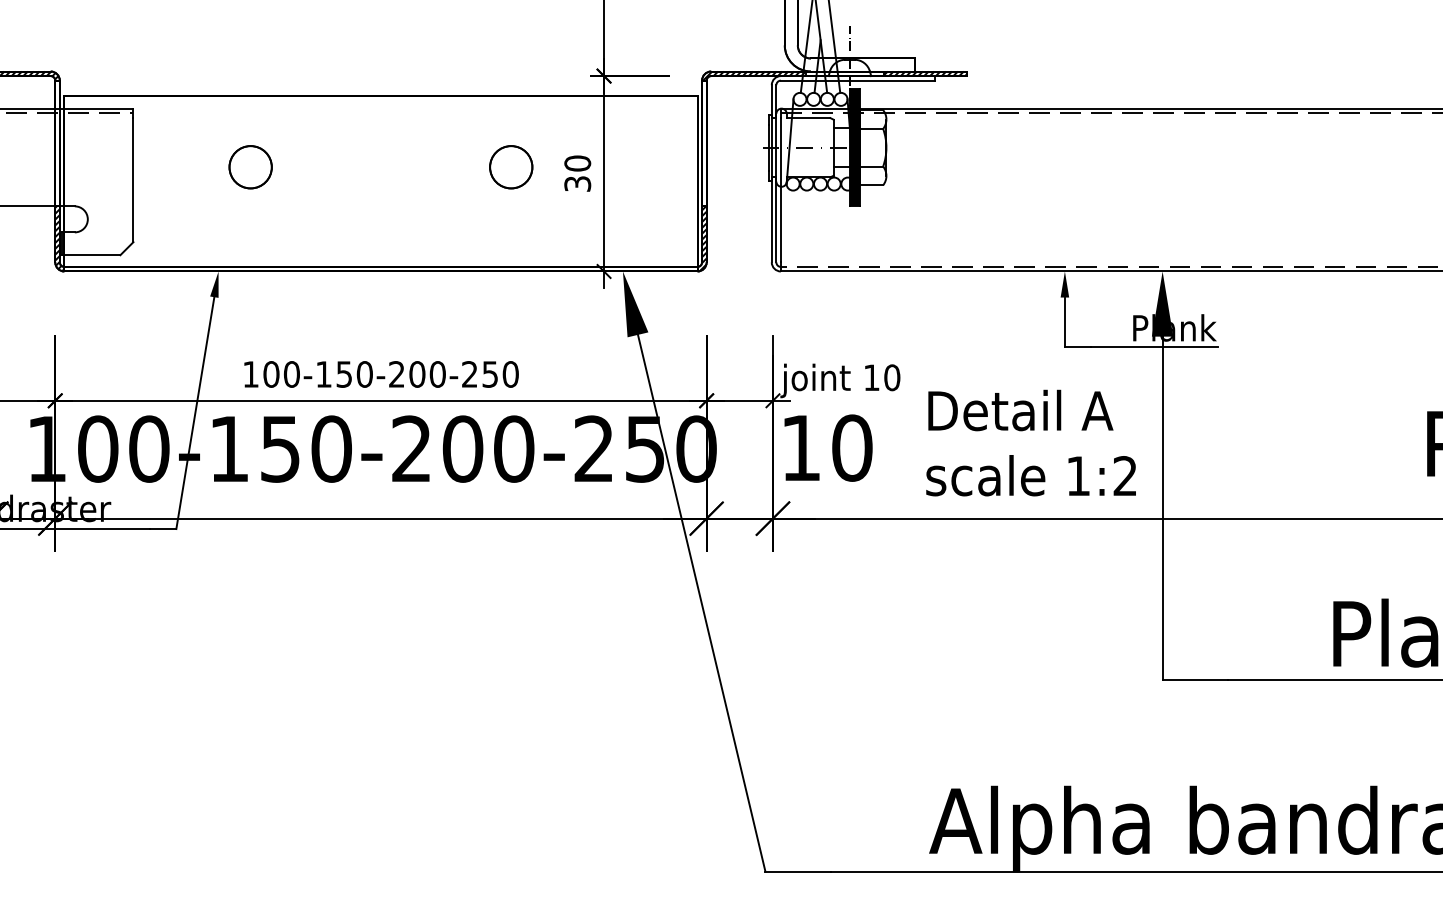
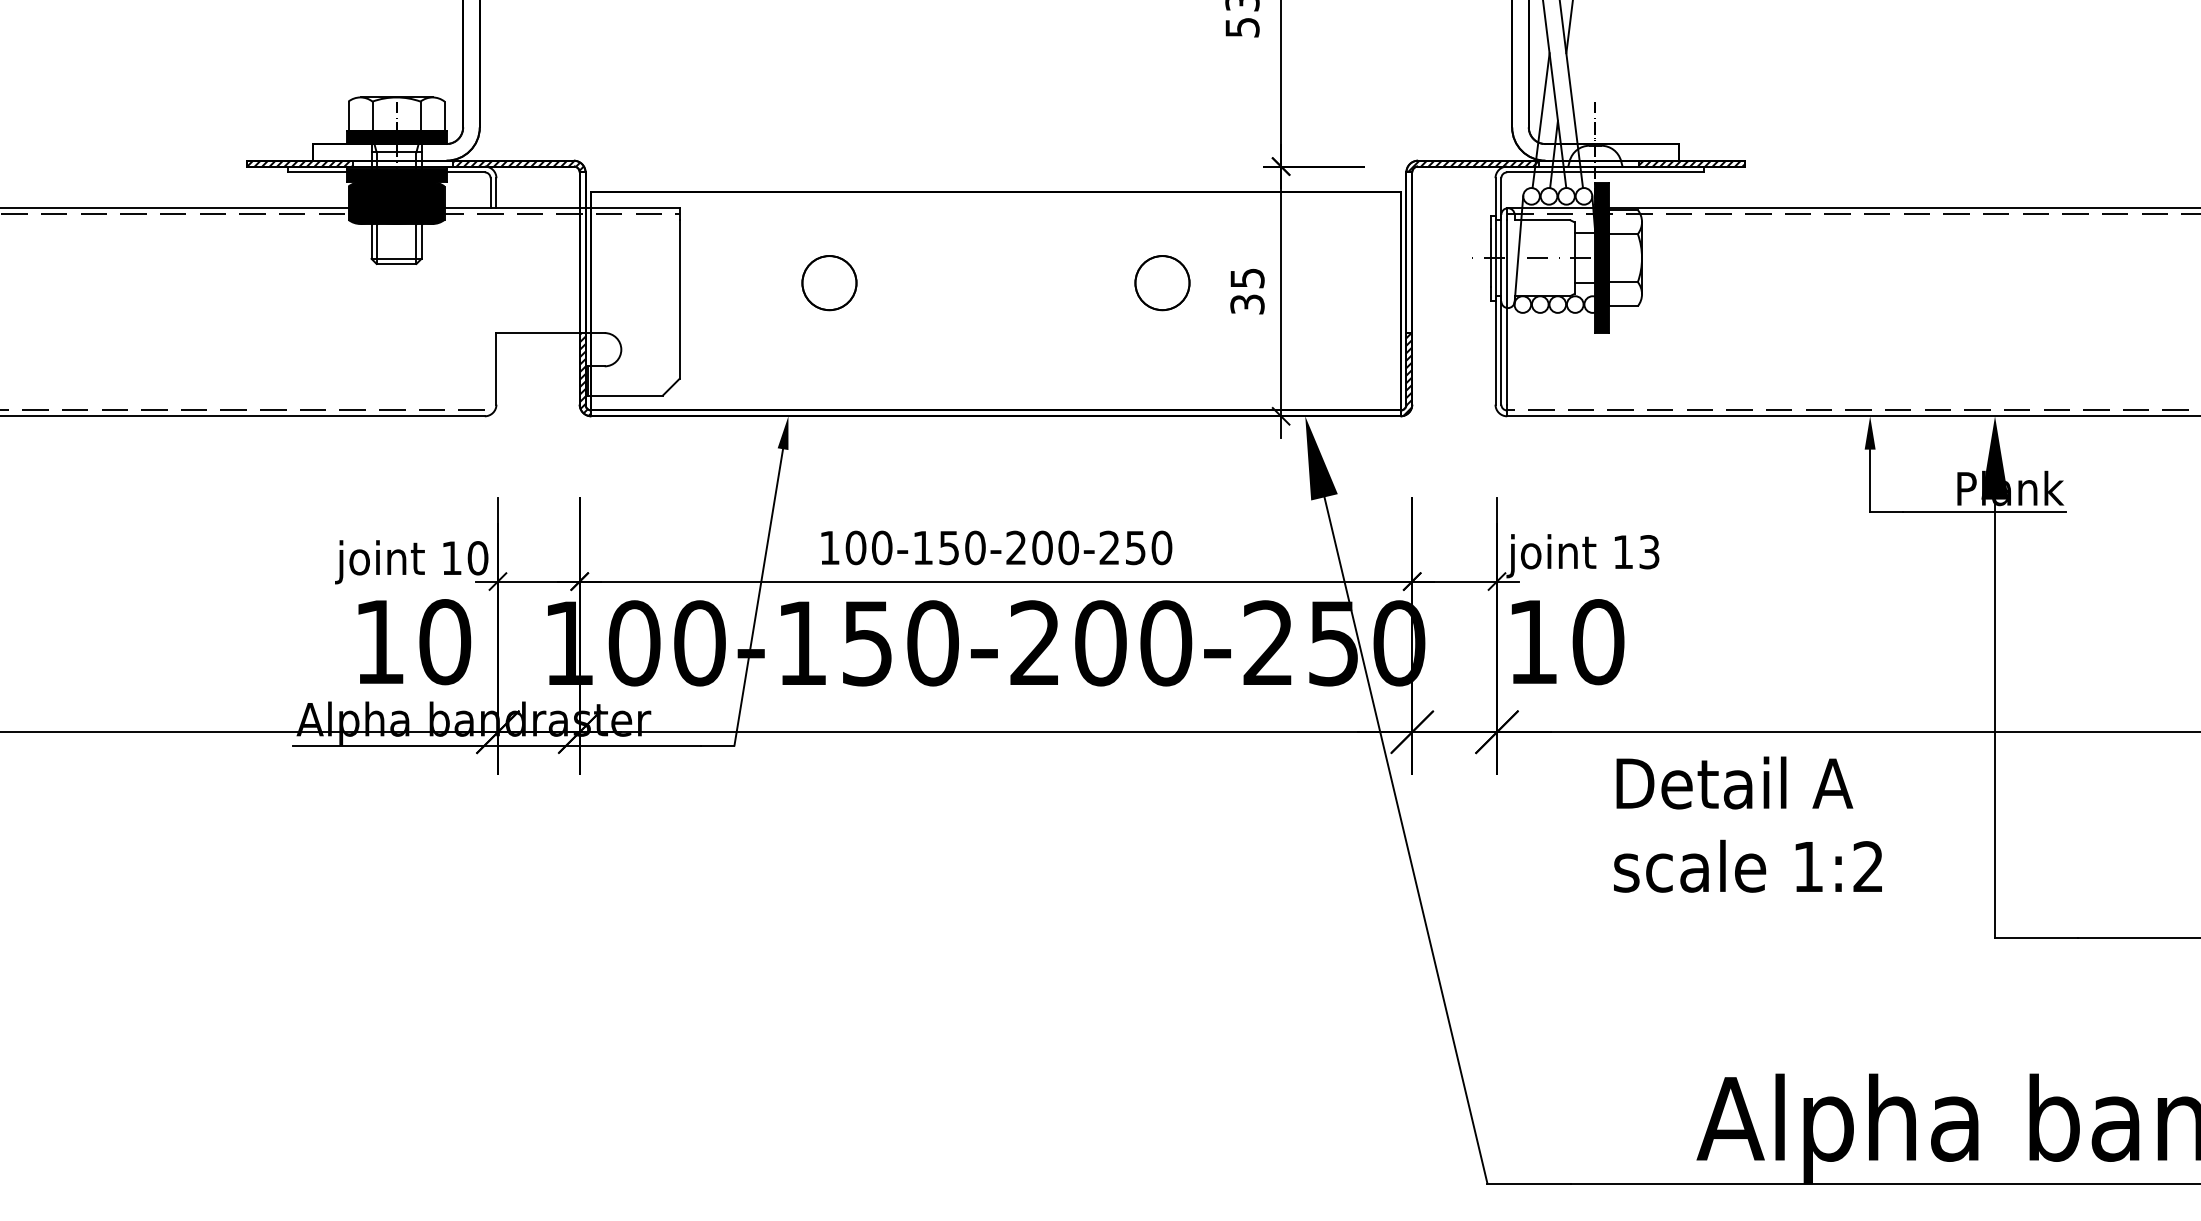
text: (577, 163) -> (1247, 278), 30 -> 35
text: (892, 378) -> (1649, 552), 10 -> 13
text: (1030, 442) -> (1747, 824), moved

